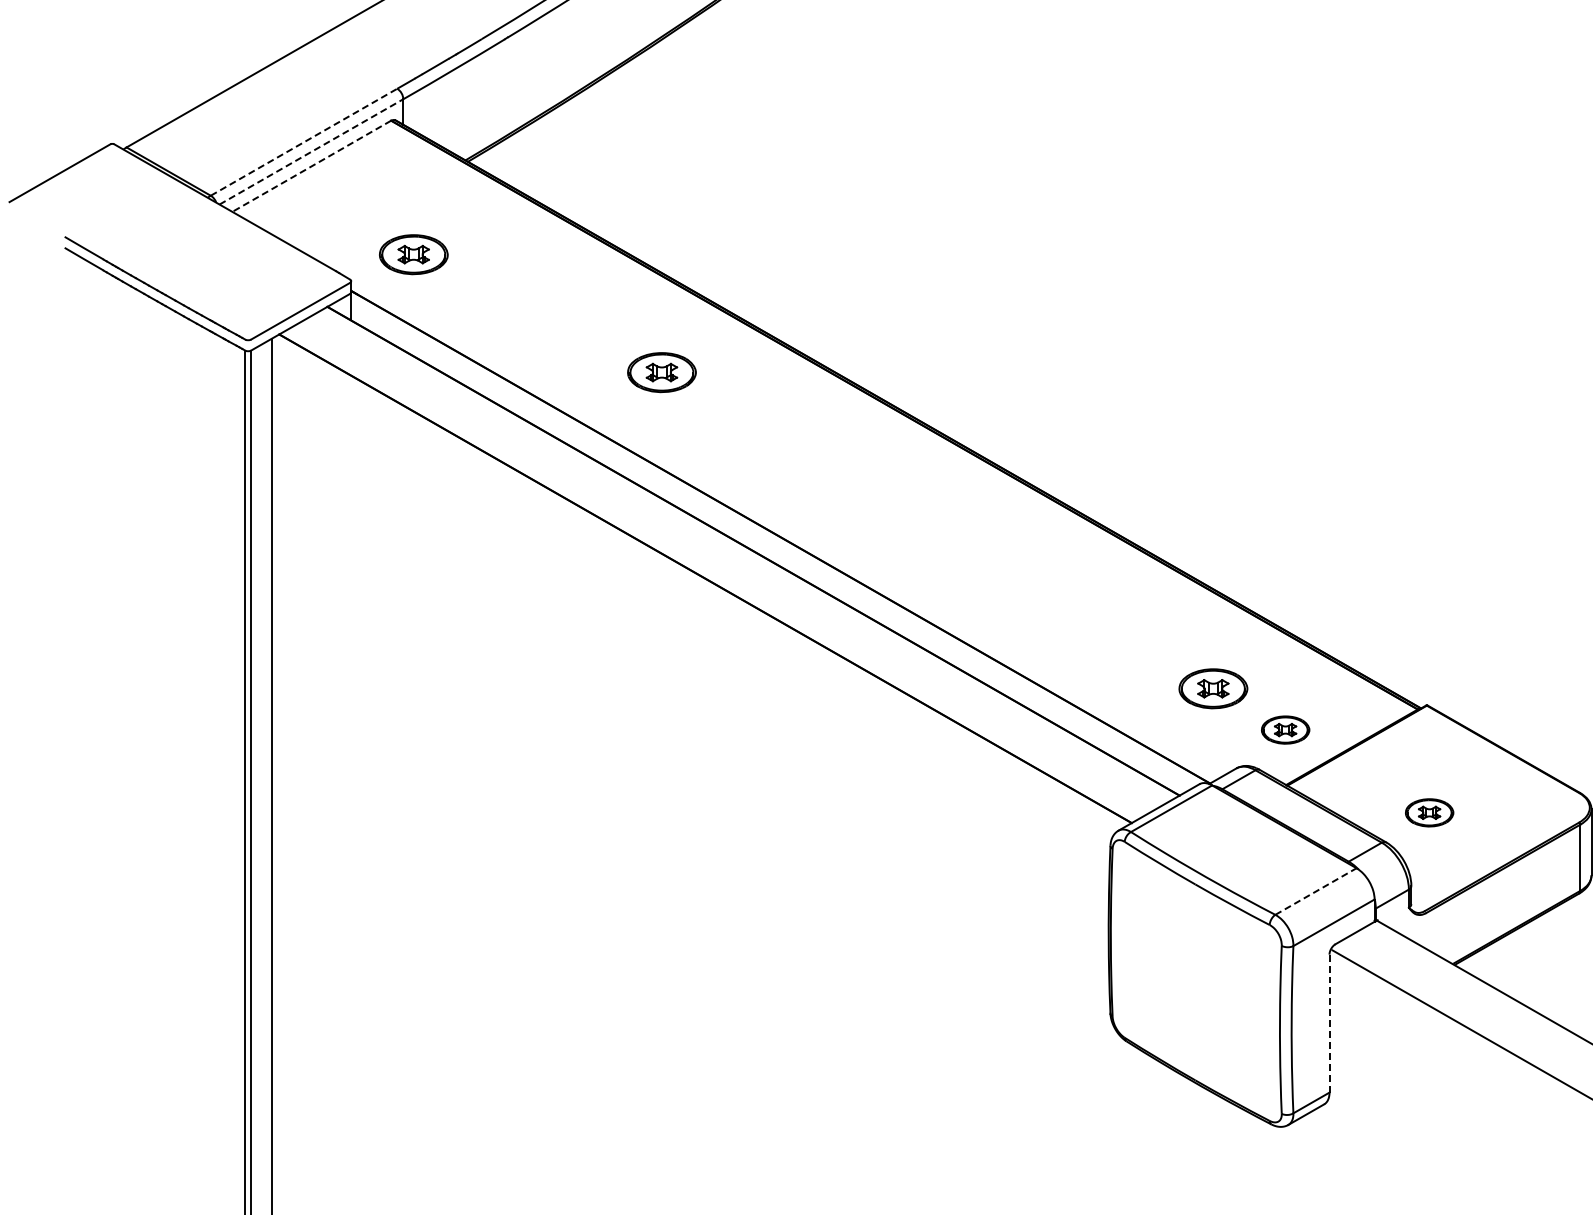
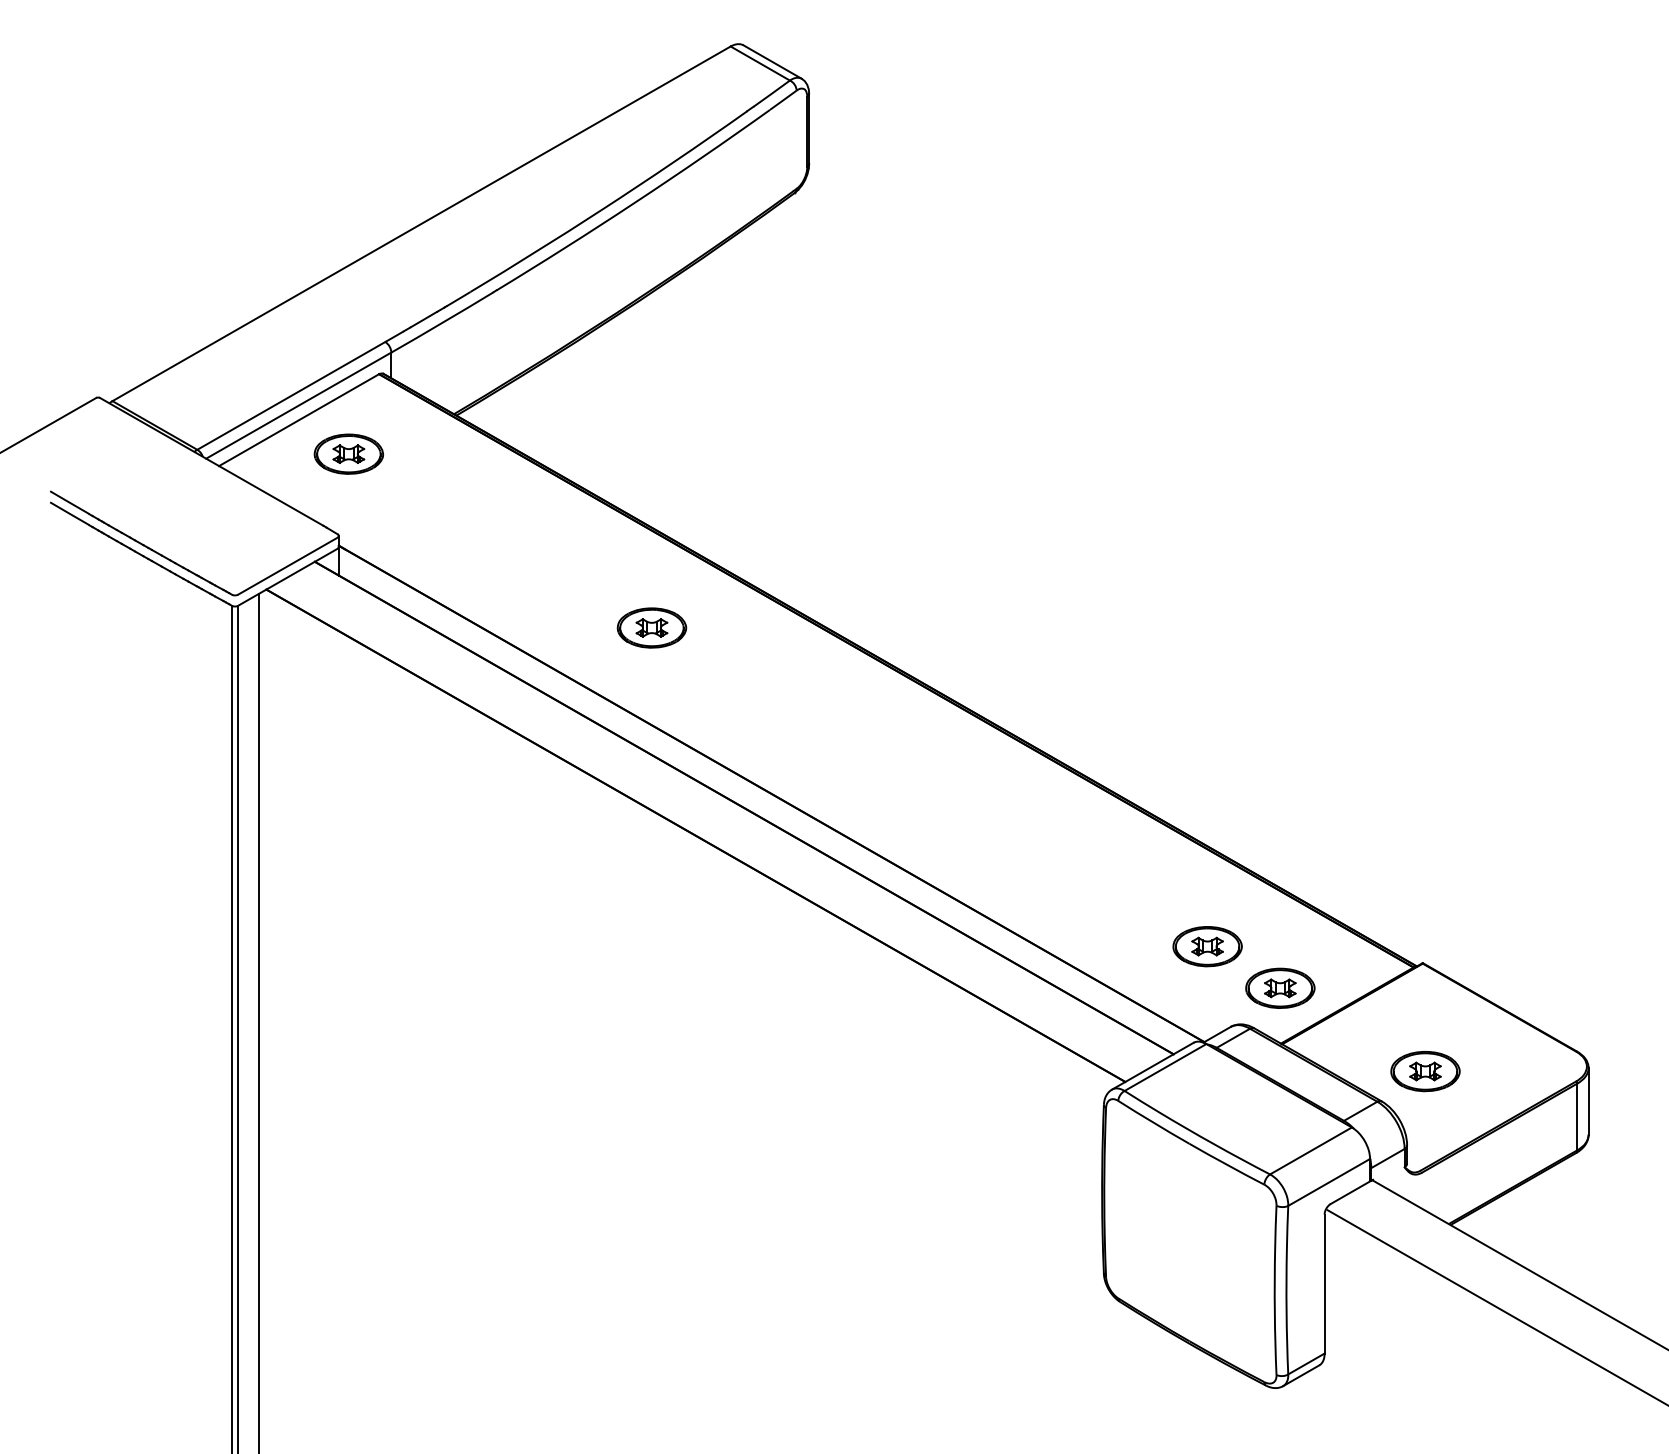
line: (304, 141) -> (291, 395), dashed -> solid
line: (311, 151) -> (298, 405), dashed -> solid
line: (311, 166) -> (298, 420), dashed -> solid
part: (413, 253) -> (348, 453), moved
part: (1285, 729) -> (1280, 987), size x1.43
part: (1429, 812) -> (1425, 1071), size x1.43
line: (1316, 891) -> (1311, 1150), dashed -> solid
line: (1329, 1024) -> (1324, 1284), dashed -> solid

